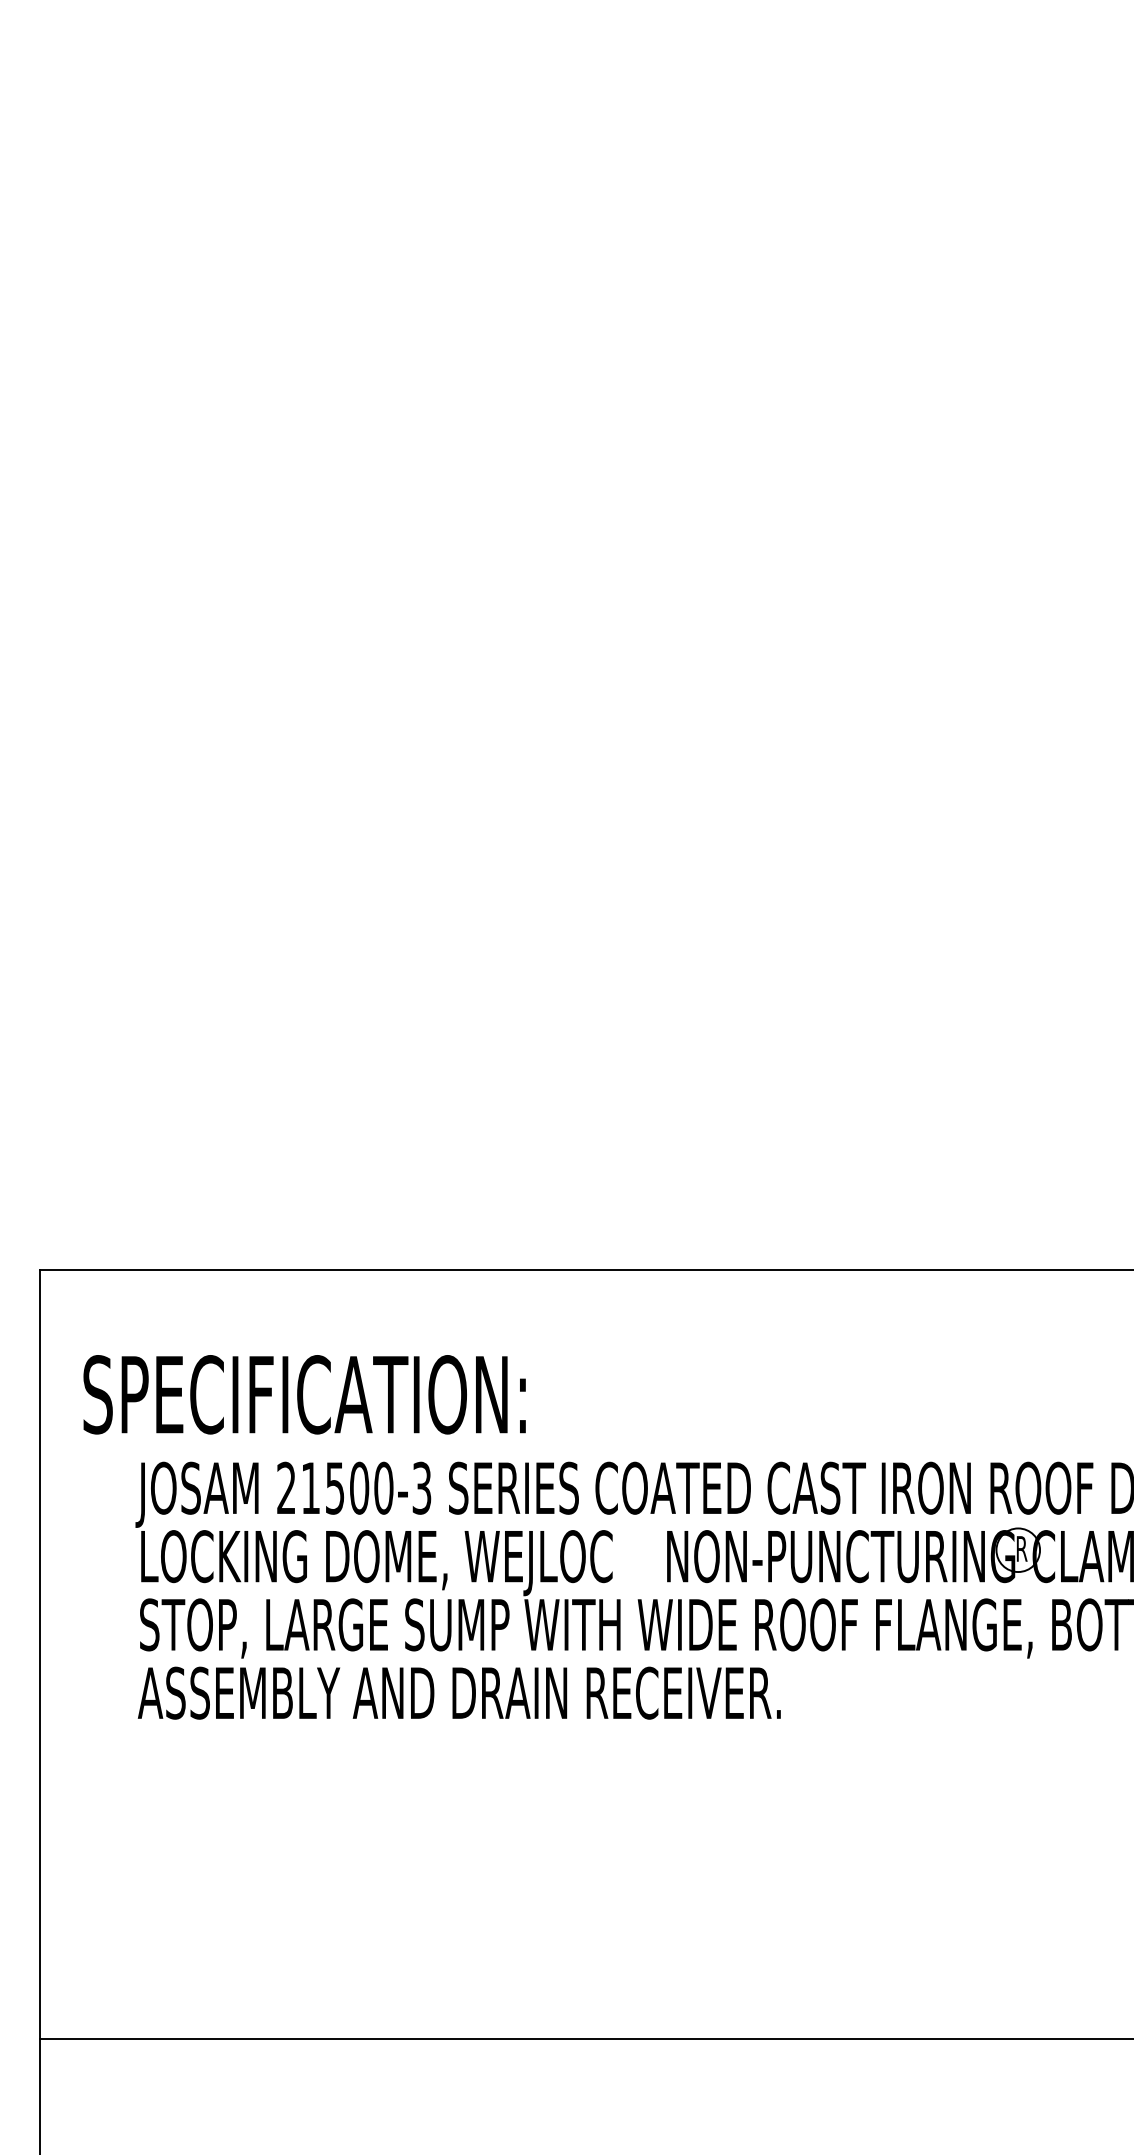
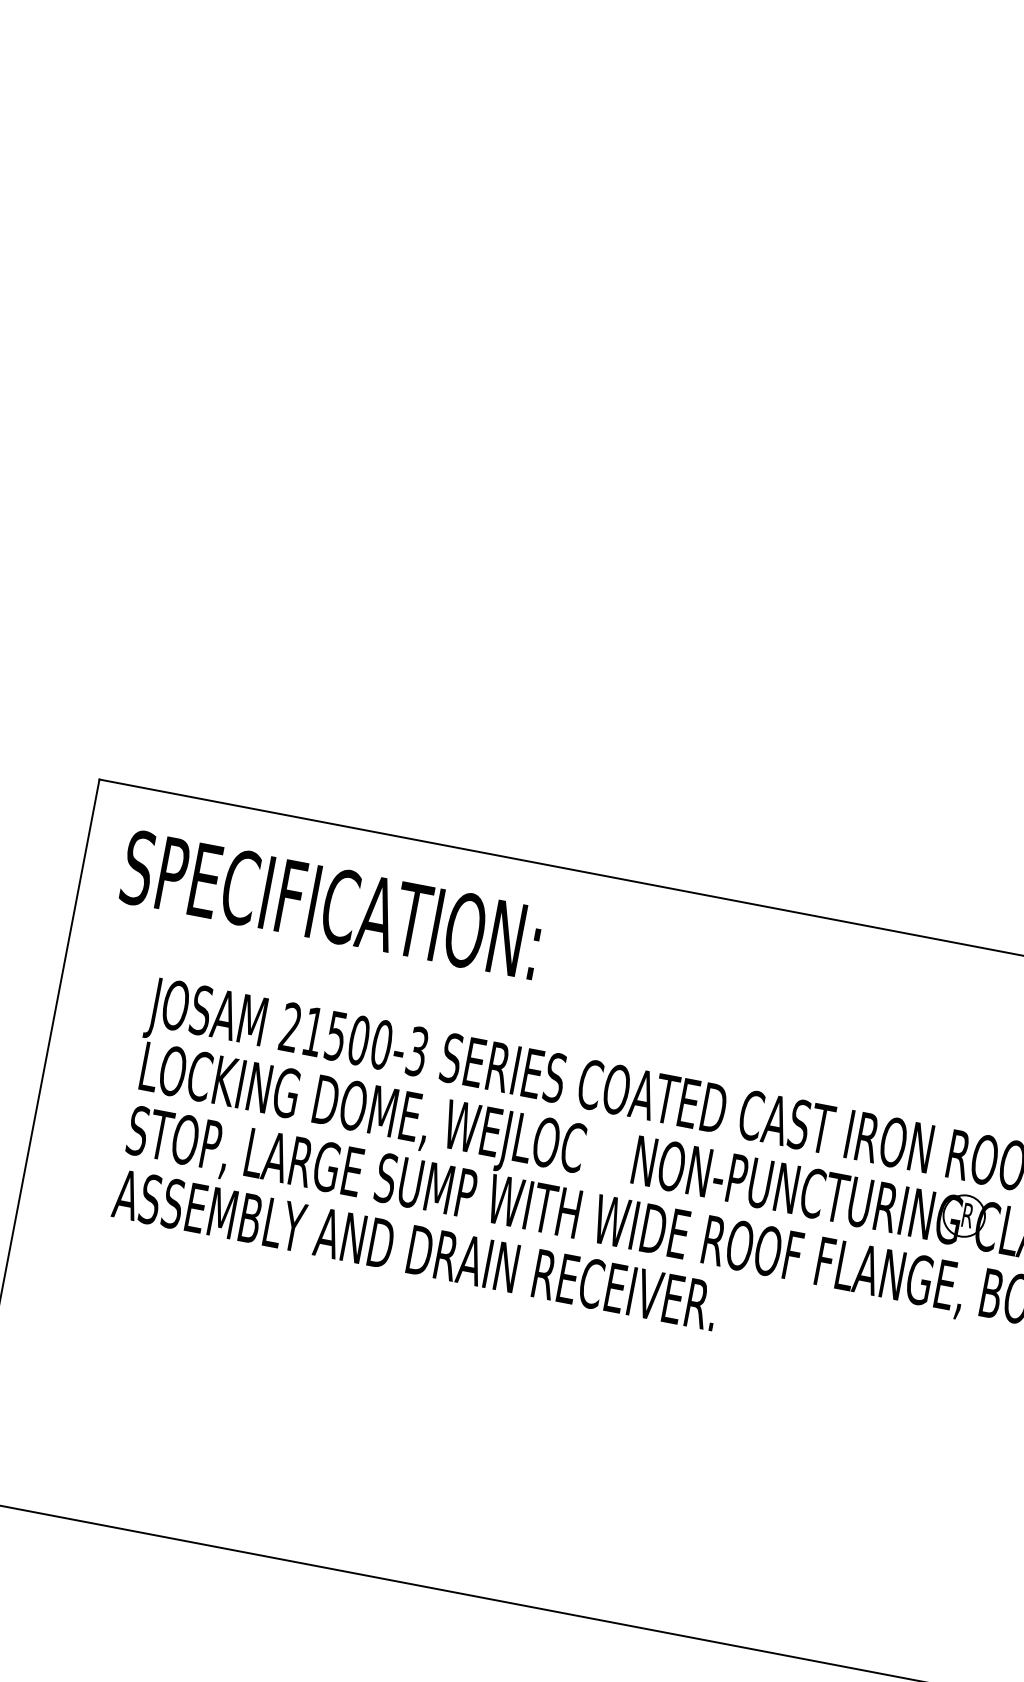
text: (304, 1394) -> (331, 904), moved

